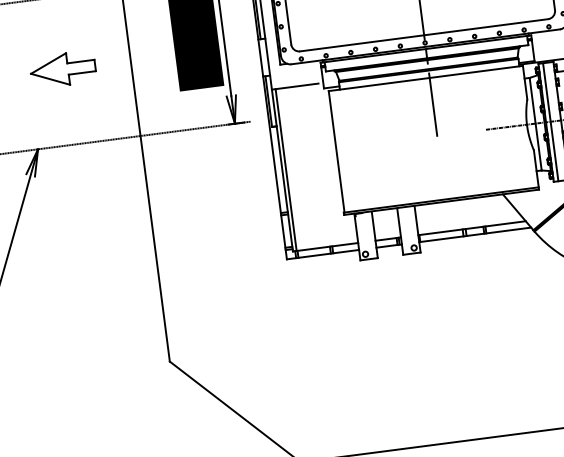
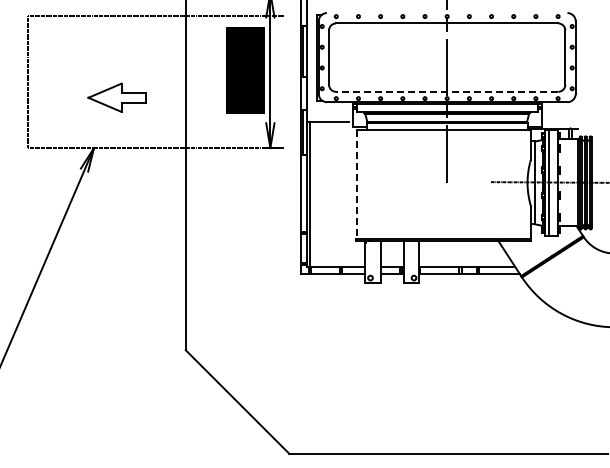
line: (423, 35) -> (446, 91), solid -> dashed
part: (62, 69) -> (116, 97), moved
line: (336, 152) -> (356, 185), solid -> dashed

